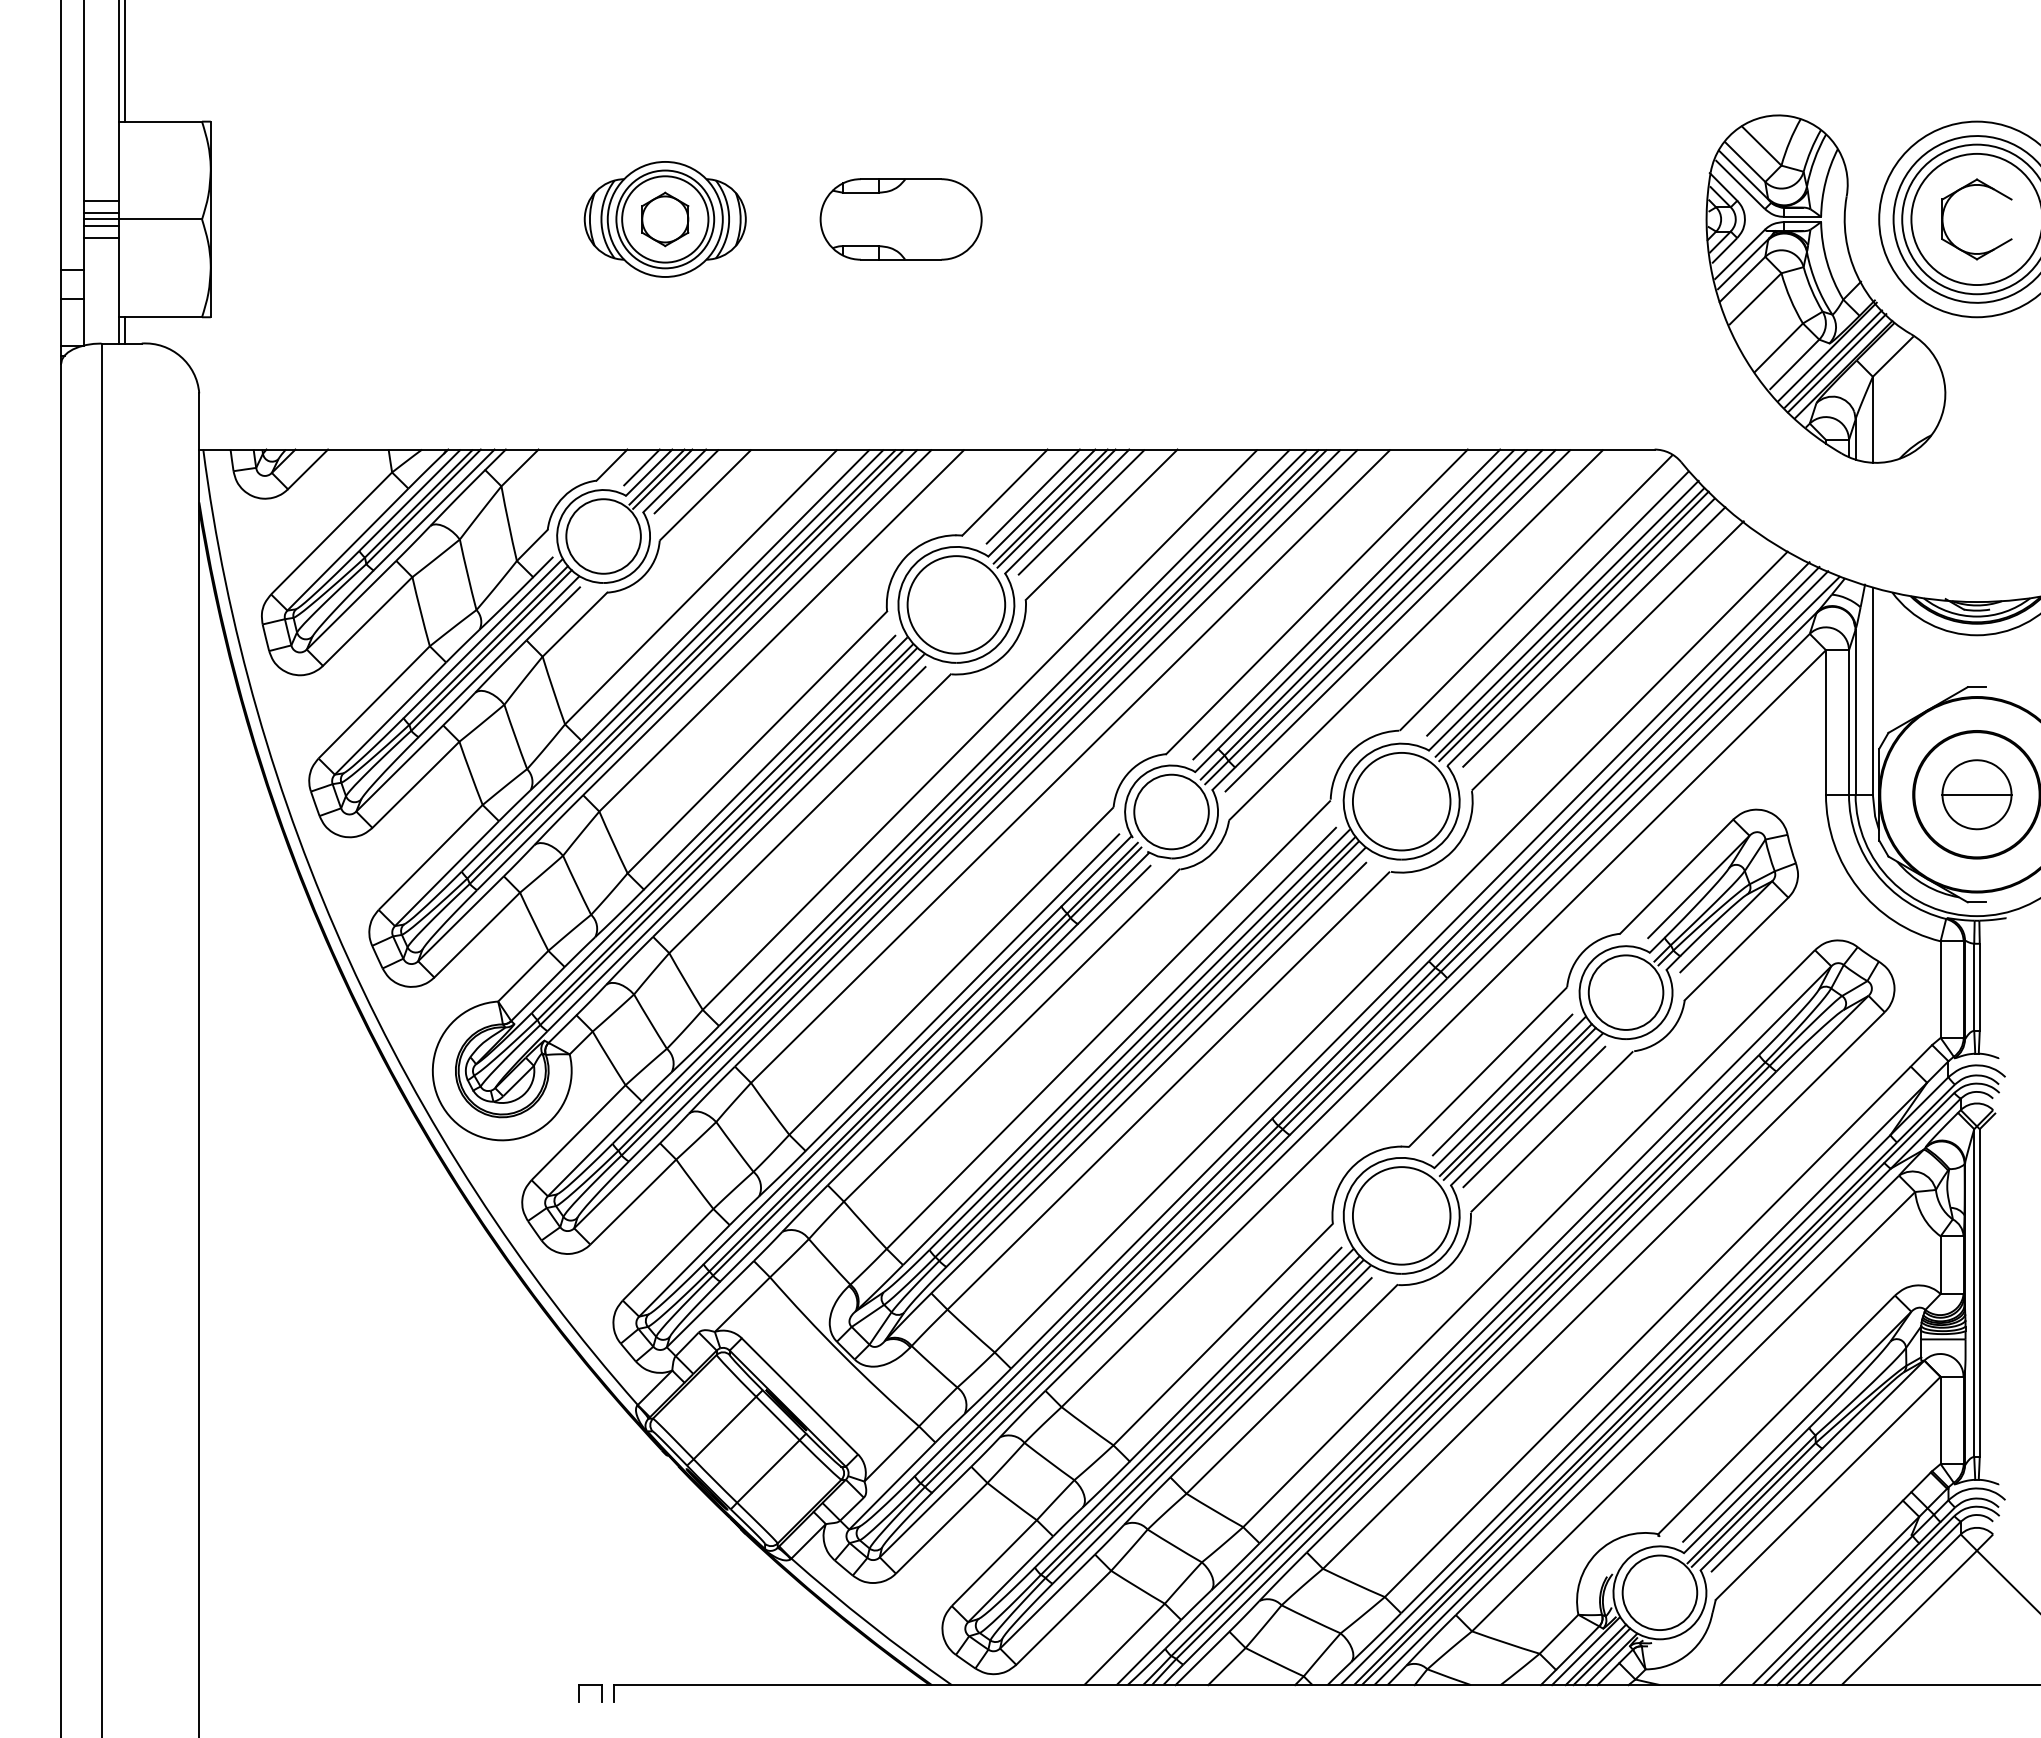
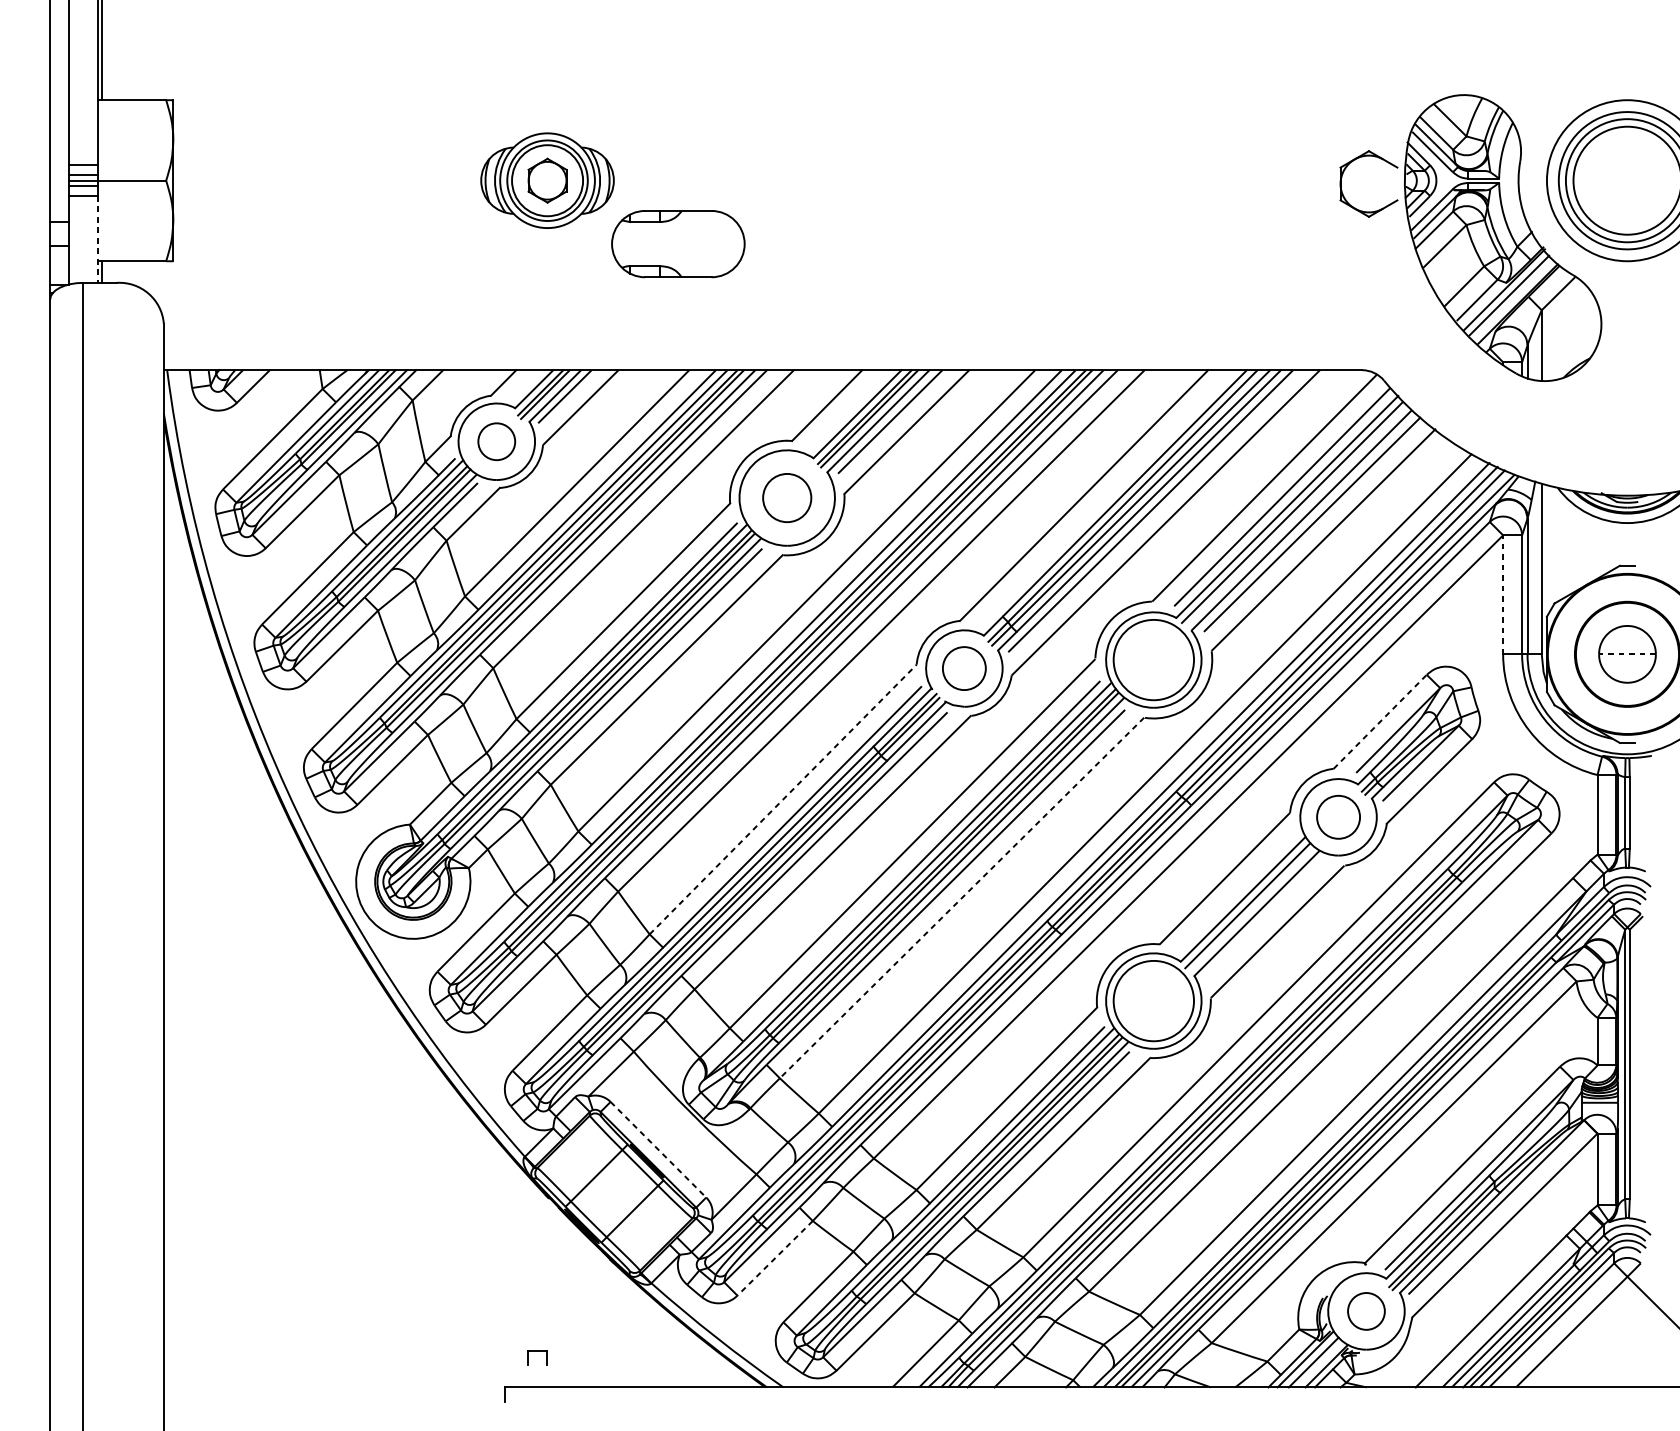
part: (1946, 206) -> (1343, 173), moved
part: (900, 219) -> (677, 244), moved
line: (118, 290) -> (97, 239), solid -> dashed
line: (1836, 363) -> (1511, 299), removed
line: (641, 467) -> (527, 384), removed
line: (1032, 496) -> (849, 408), removed
circle: (603, 536) -> (496, 441), size x0.6
circle: (956, 604) -> (787, 497), size x0.6
line: (1346, 604) -> (1108, 497), removed
line: (1573, 626) -> (1295, 515), removed
line: (1825, 722) -> (1502, 594), solid -> dashed
line: (1977, 794) -> (1627, 654), solid -> dashed
circle: (1171, 811) -> (964, 668), size x0.7
line: (1677, 876) -> (1380, 721), solid -> dashed
line: (951, 971) -> (783, 799), solid -> dashed
circle: (1625, 992) -> (1338, 817), size x0.7
line: (1502, 1084) -> (1236, 892), removed
line: (1168, 1091) -> (961, 898), solid -> dashed
line: (1519, 1103) -> (1250, 908), removed
line: (1534, 1116) -> (1263, 919), removed
line: (800, 1396) -> (658, 1149), solid -> dashed
line: (941, 1528) -> (774, 1258), solid -> dashed
circle: (1659, 1592) -> (1366, 1311), size x0.6
line: (1601, 1656) -> (1318, 1363), removed
part: (590, 1685) -> (537, 1351), moved

